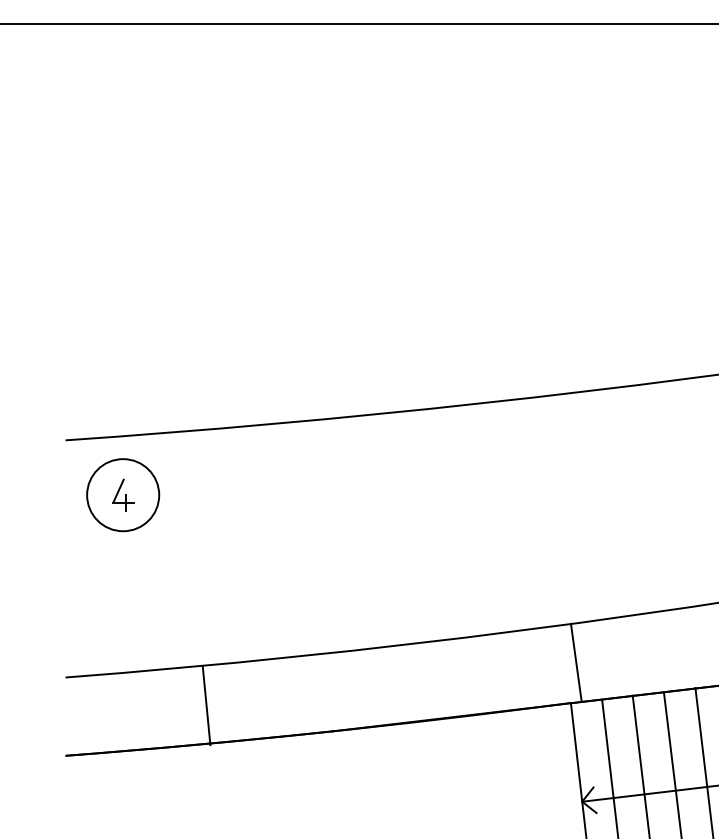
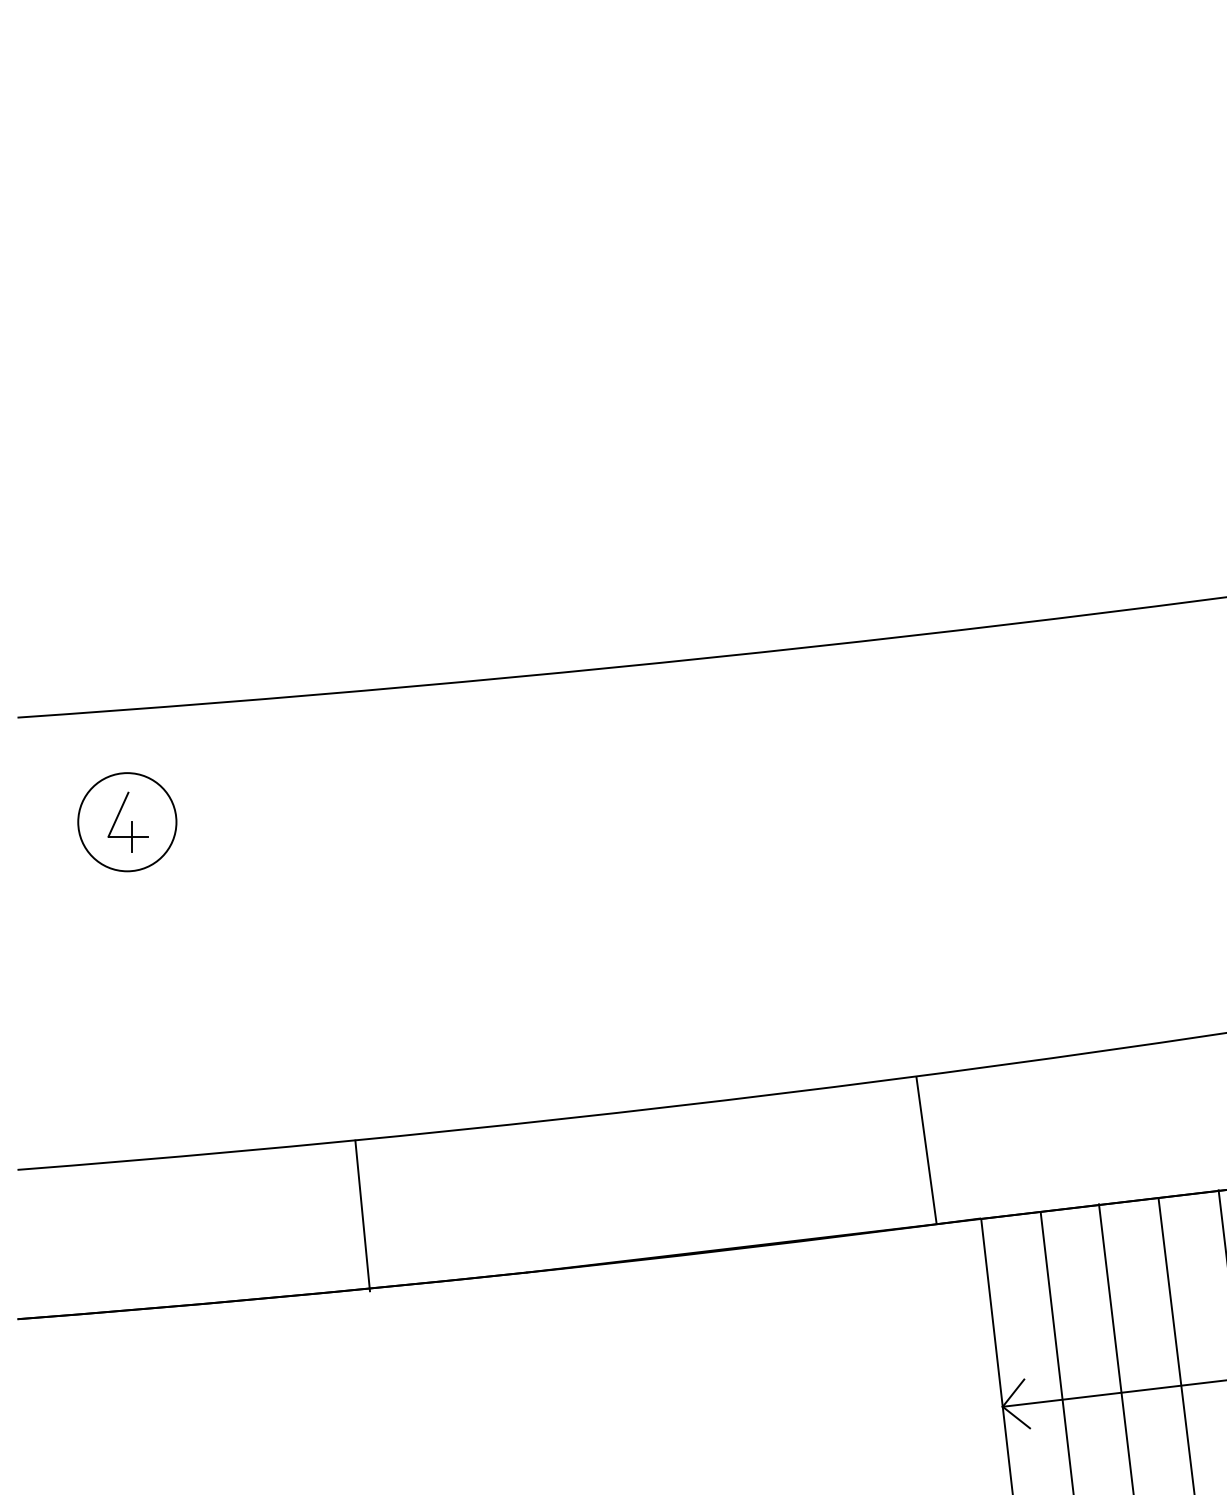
circle: (122, 494) -> (126, 820), size x0.71
line: (575, 661) -> (925, 1148), moved
line: (206, 705) -> (362, 1215), moved

